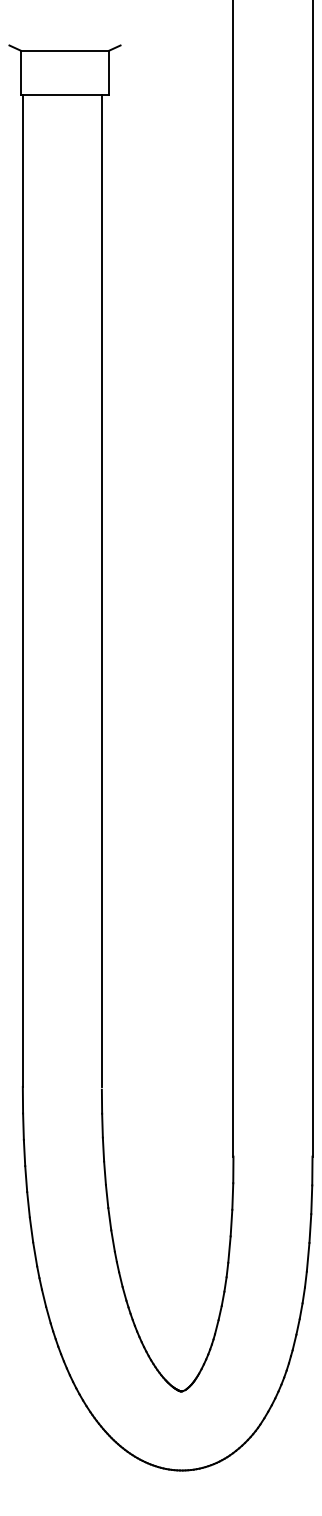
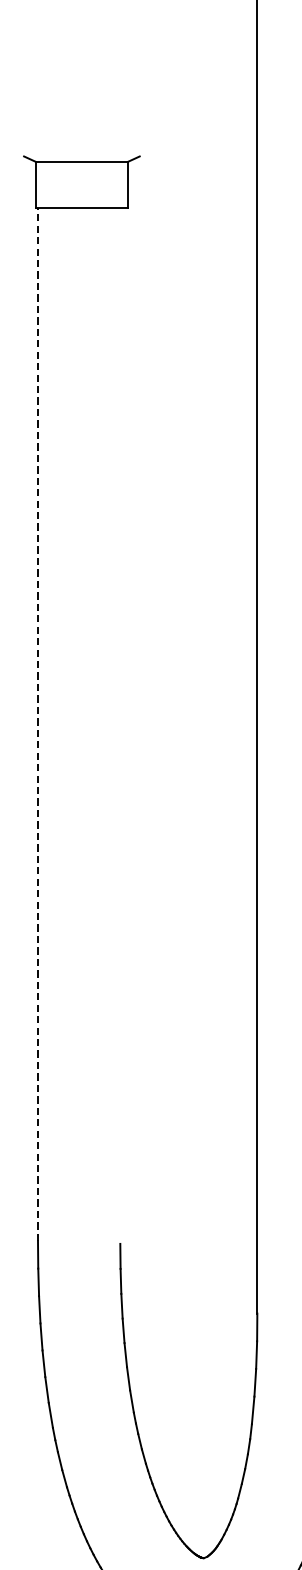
line: (22, 590) -> (37, 724), solid -> dashed
line: (101, 590) -> (119, 724), removed

